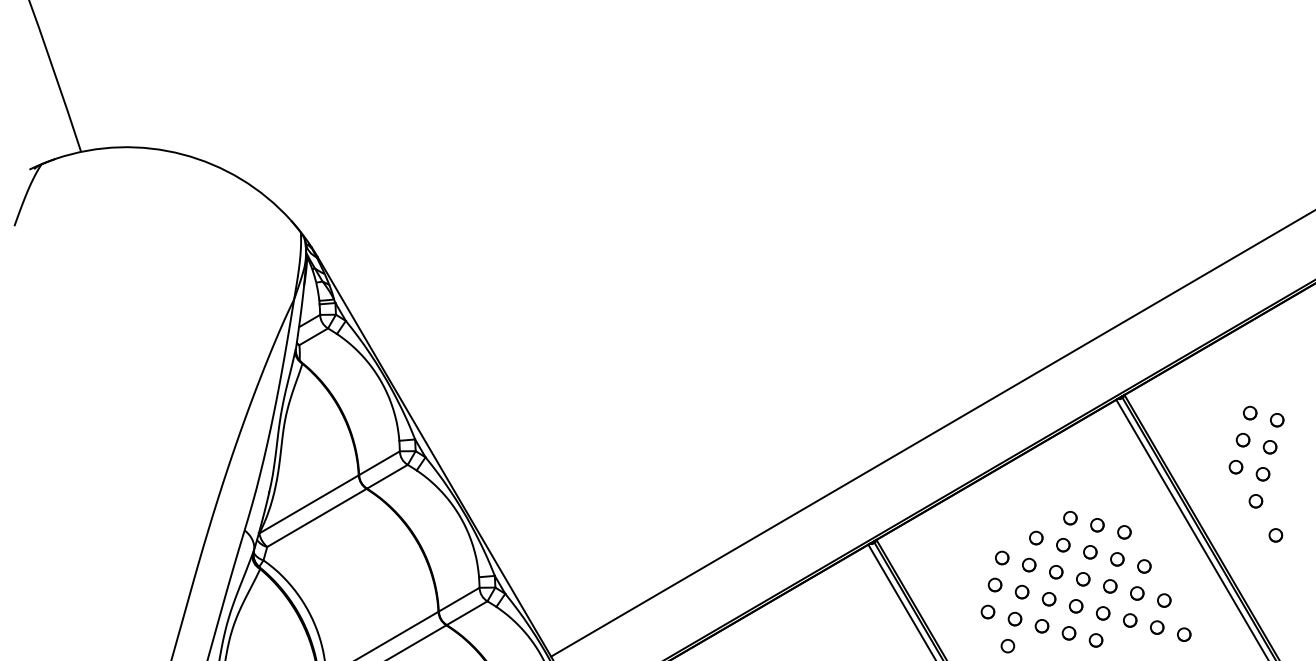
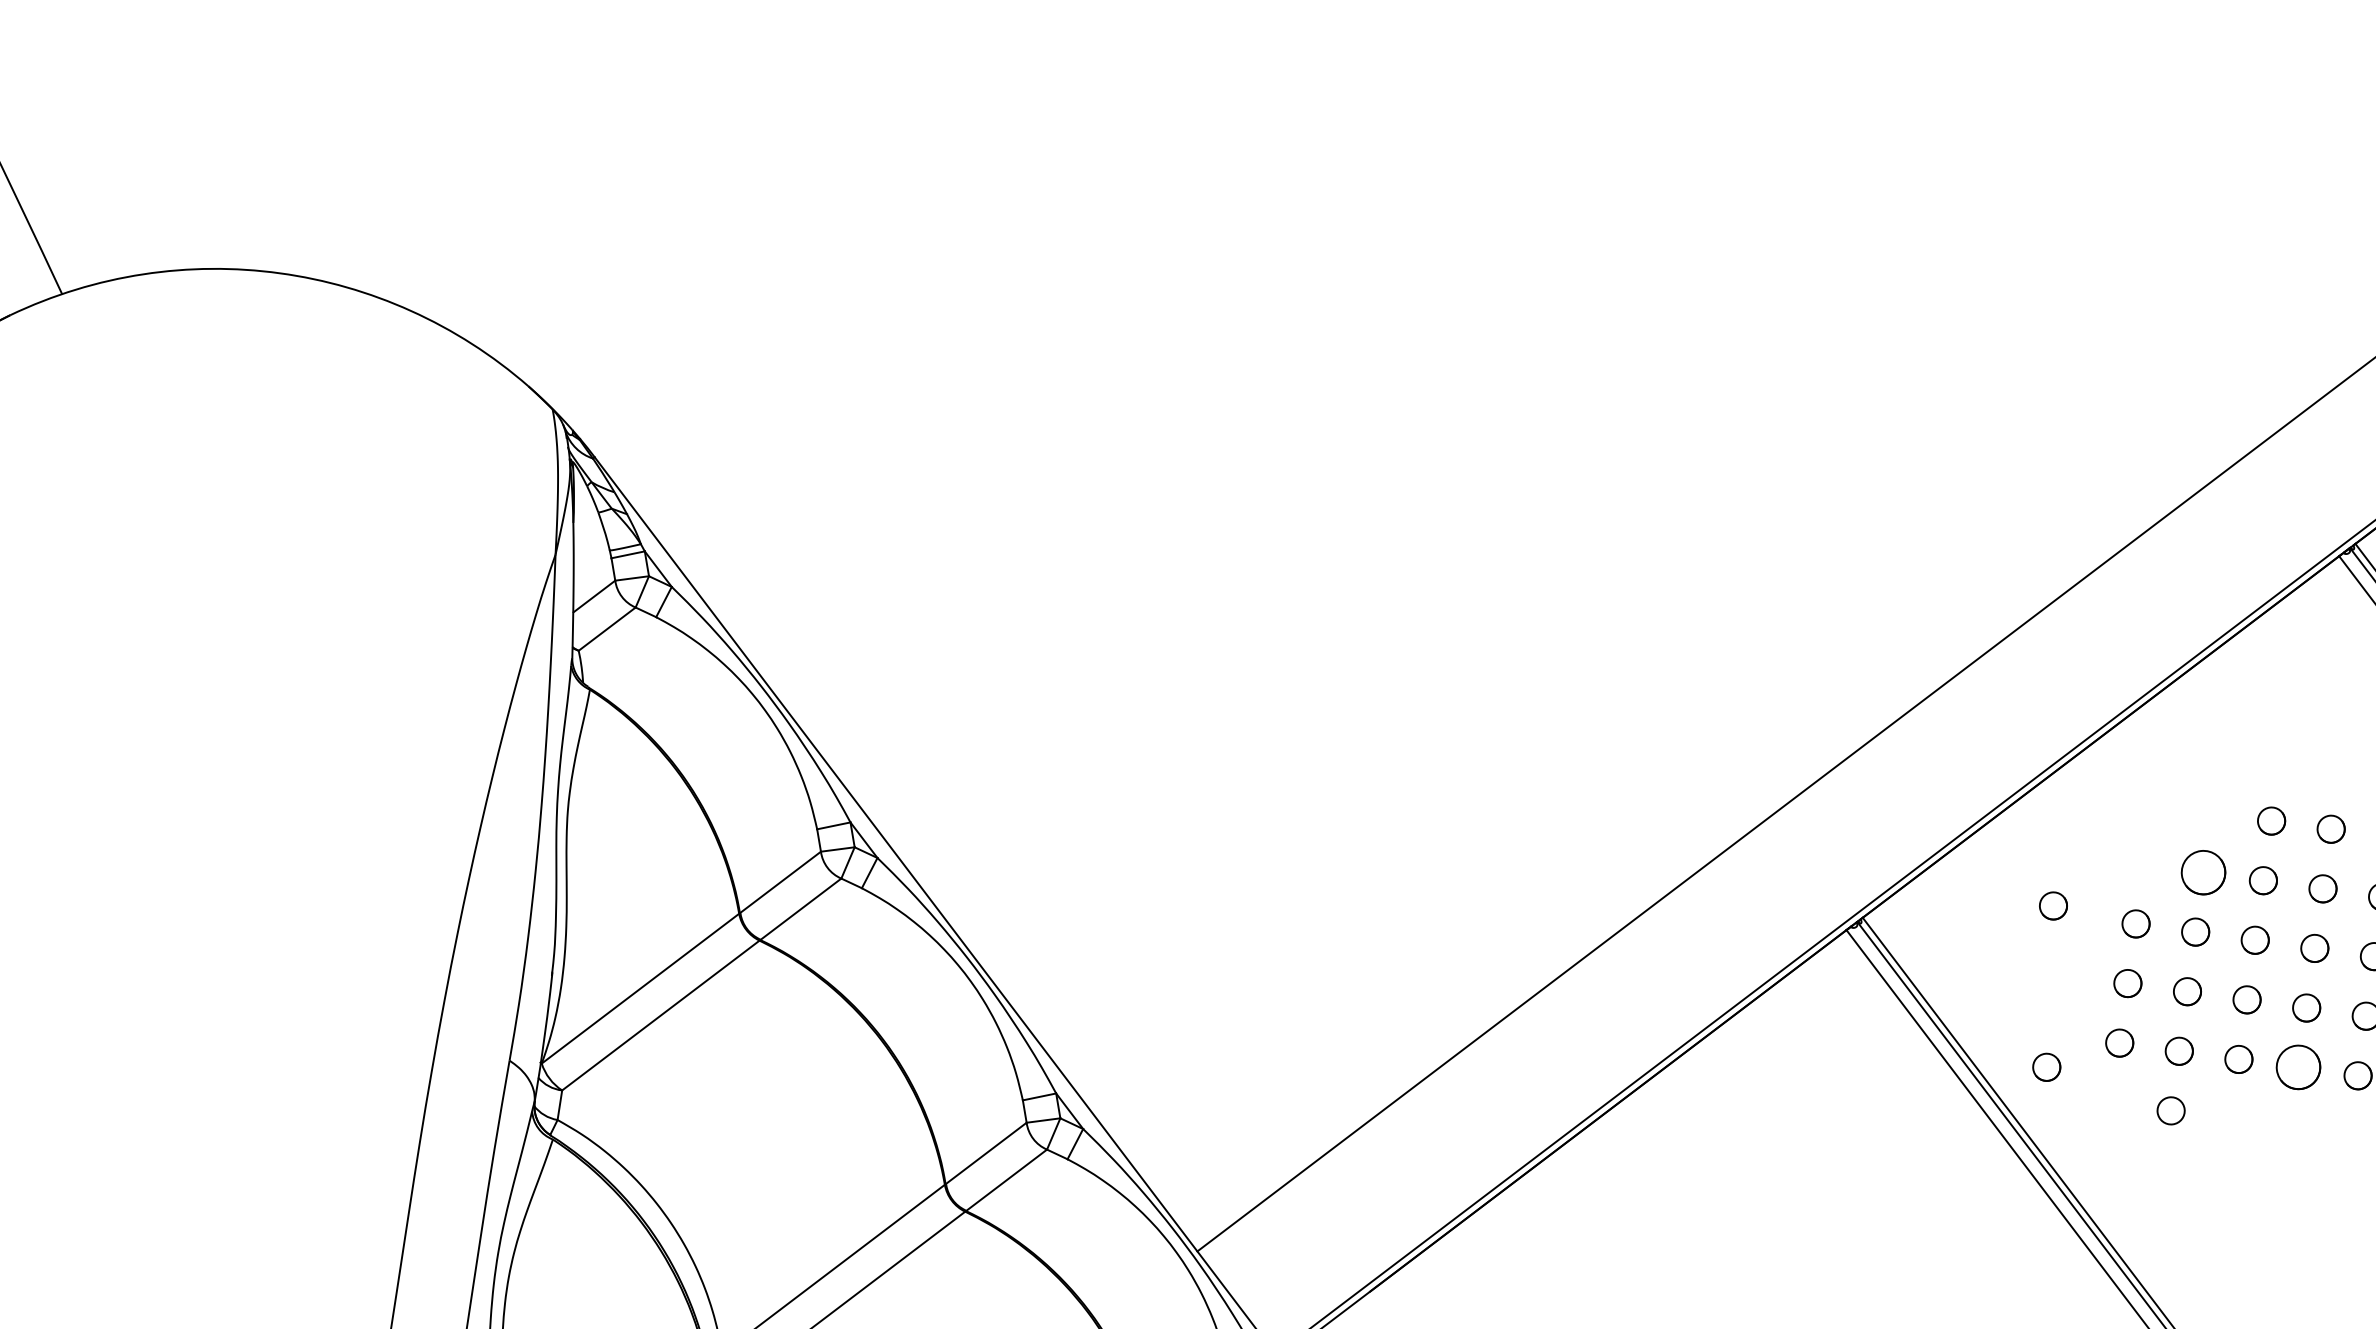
part: (1036, 537) -> (2204, 871), size x1.6
part: (964, 544) -> (2052, 904), added
part: (952, 619) -> (2045, 1068), added
part: (1068, 633) -> (2297, 1068), size x1.6

